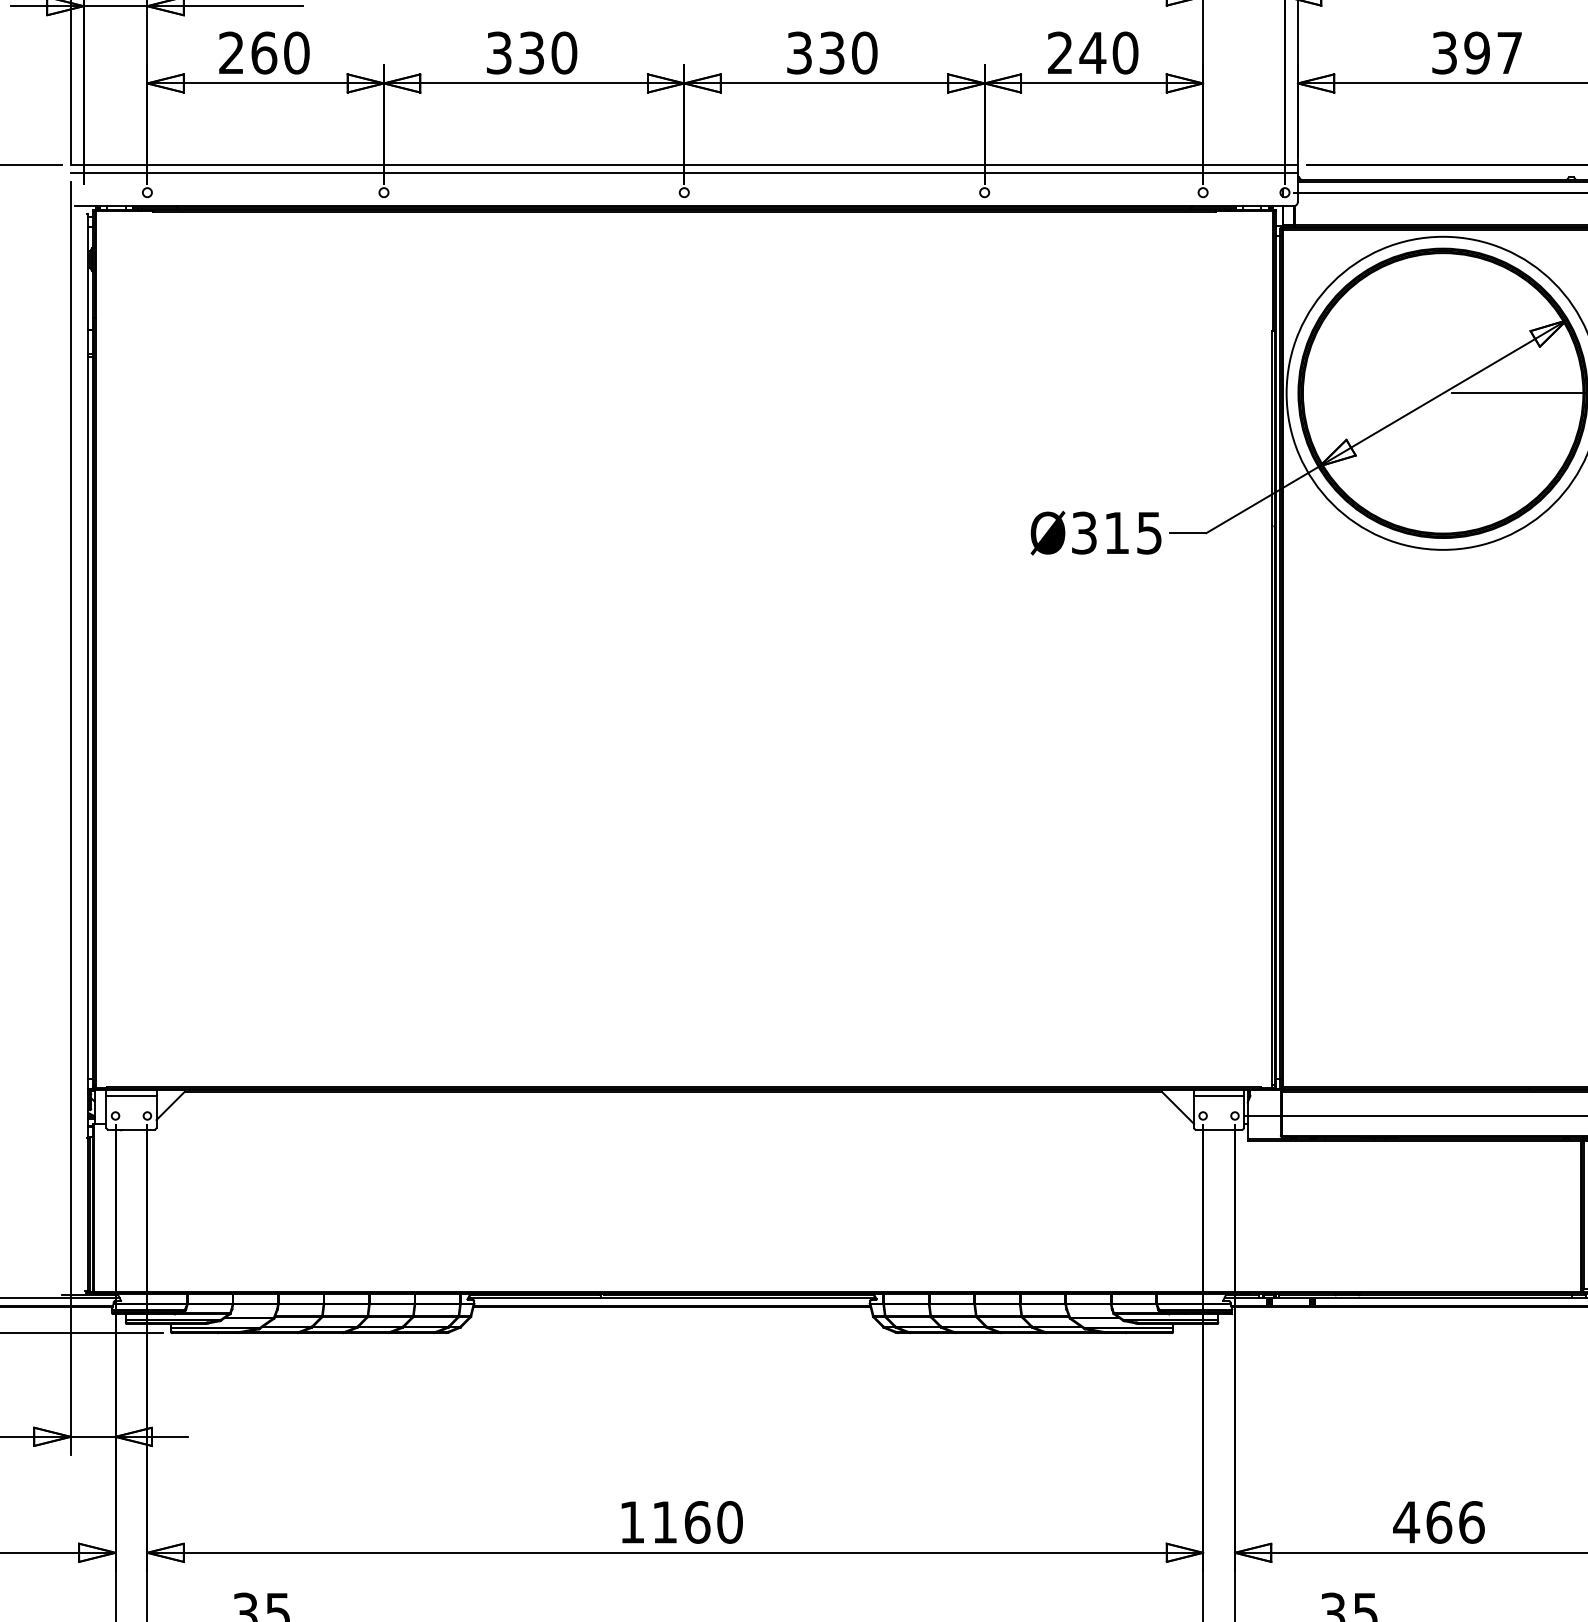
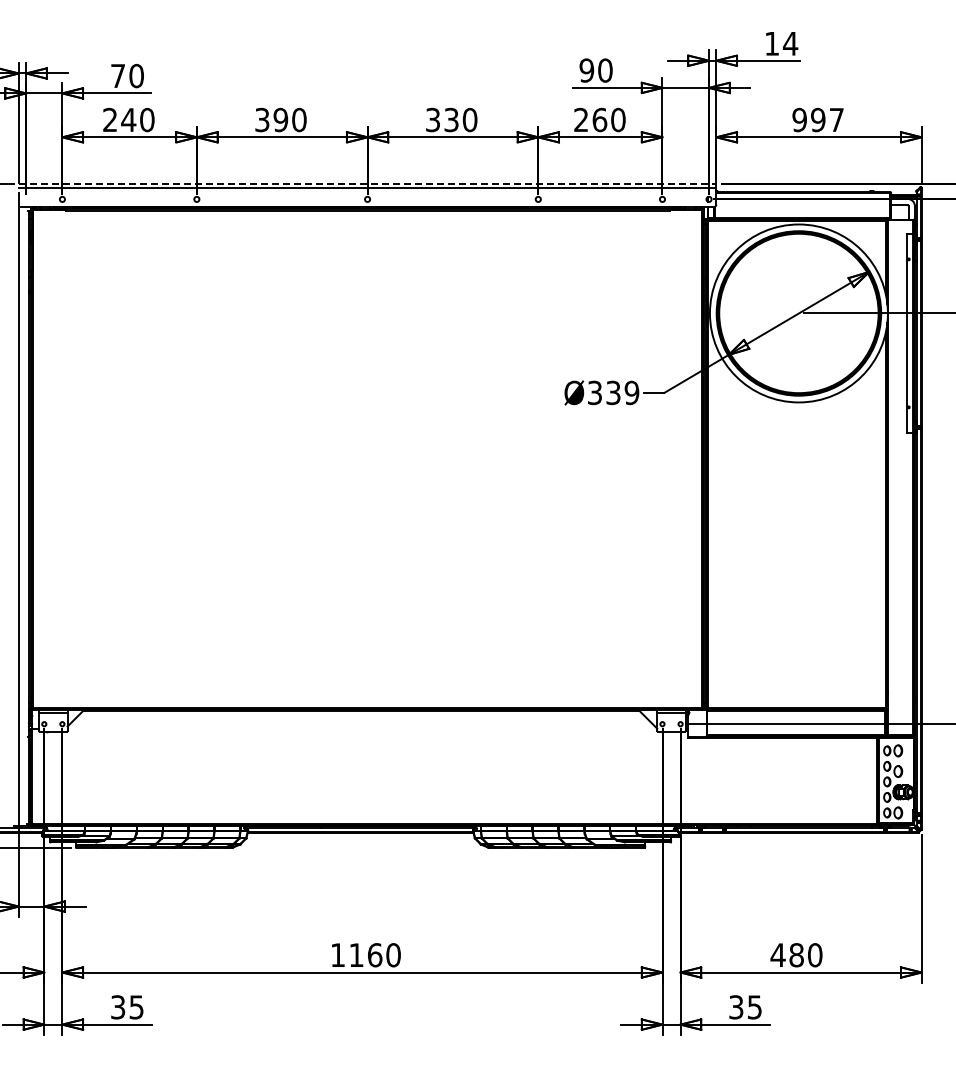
text: (263, 52) -> (128, 119), 260 -> 240
text: (1092, 52) -> (599, 119), 240 -> 260
text: (1444, 52) -> (799, 119), 397 -> 997
text: (531, 53) -> (280, 120), 330 -> 390
line: (684, 164) -> (367, 183), solid -> dashed
text: (1132, 532) -> (622, 392), Ø315 -> Ø339
text: (1454, 1522) -> (805, 955), 466 -> 480

